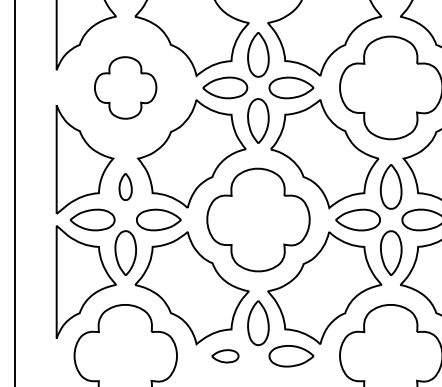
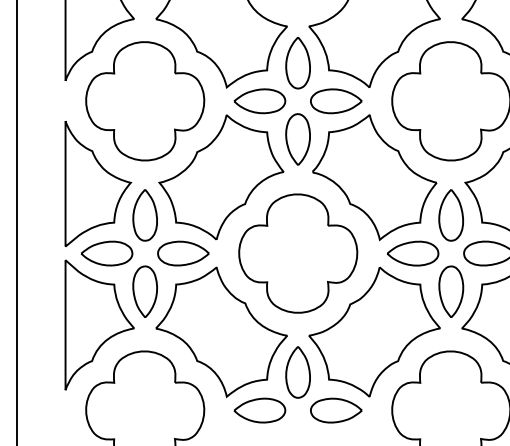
part: (125, 87) -> (144, 100), size x1.67
part: (125, 186) -> (144, 214), size x1.67
part: (225, 356) -> (260, 410), size x1.67

